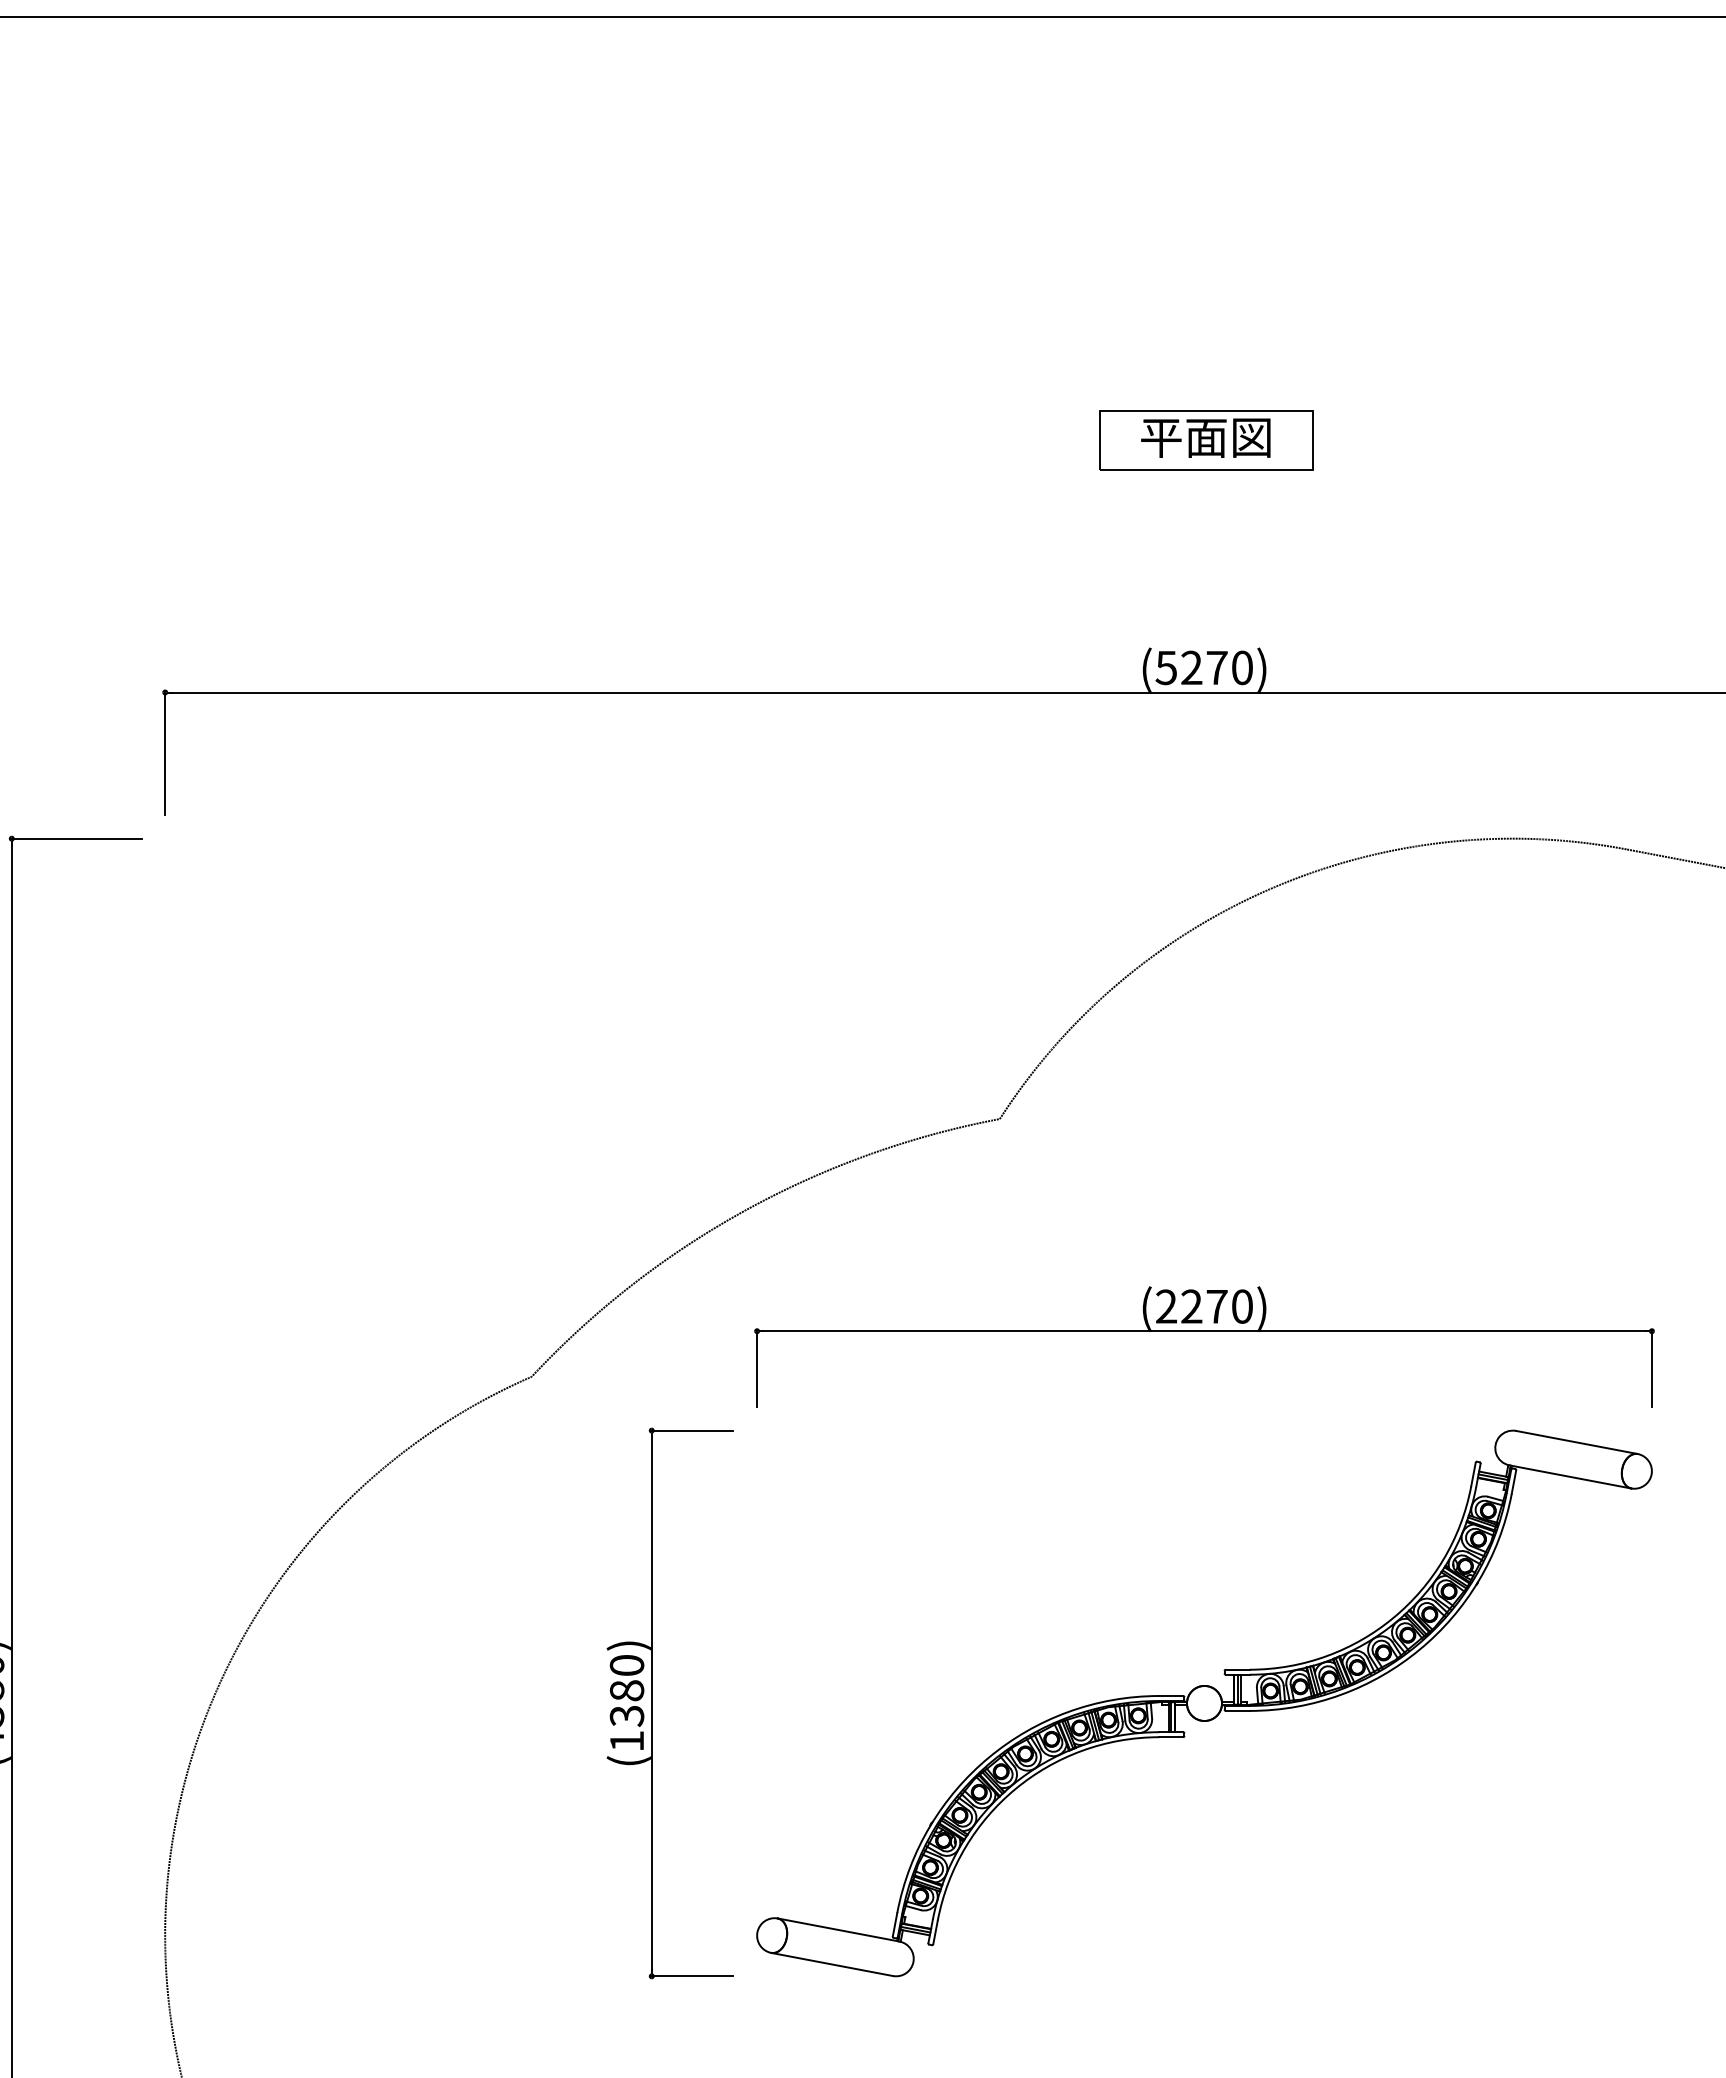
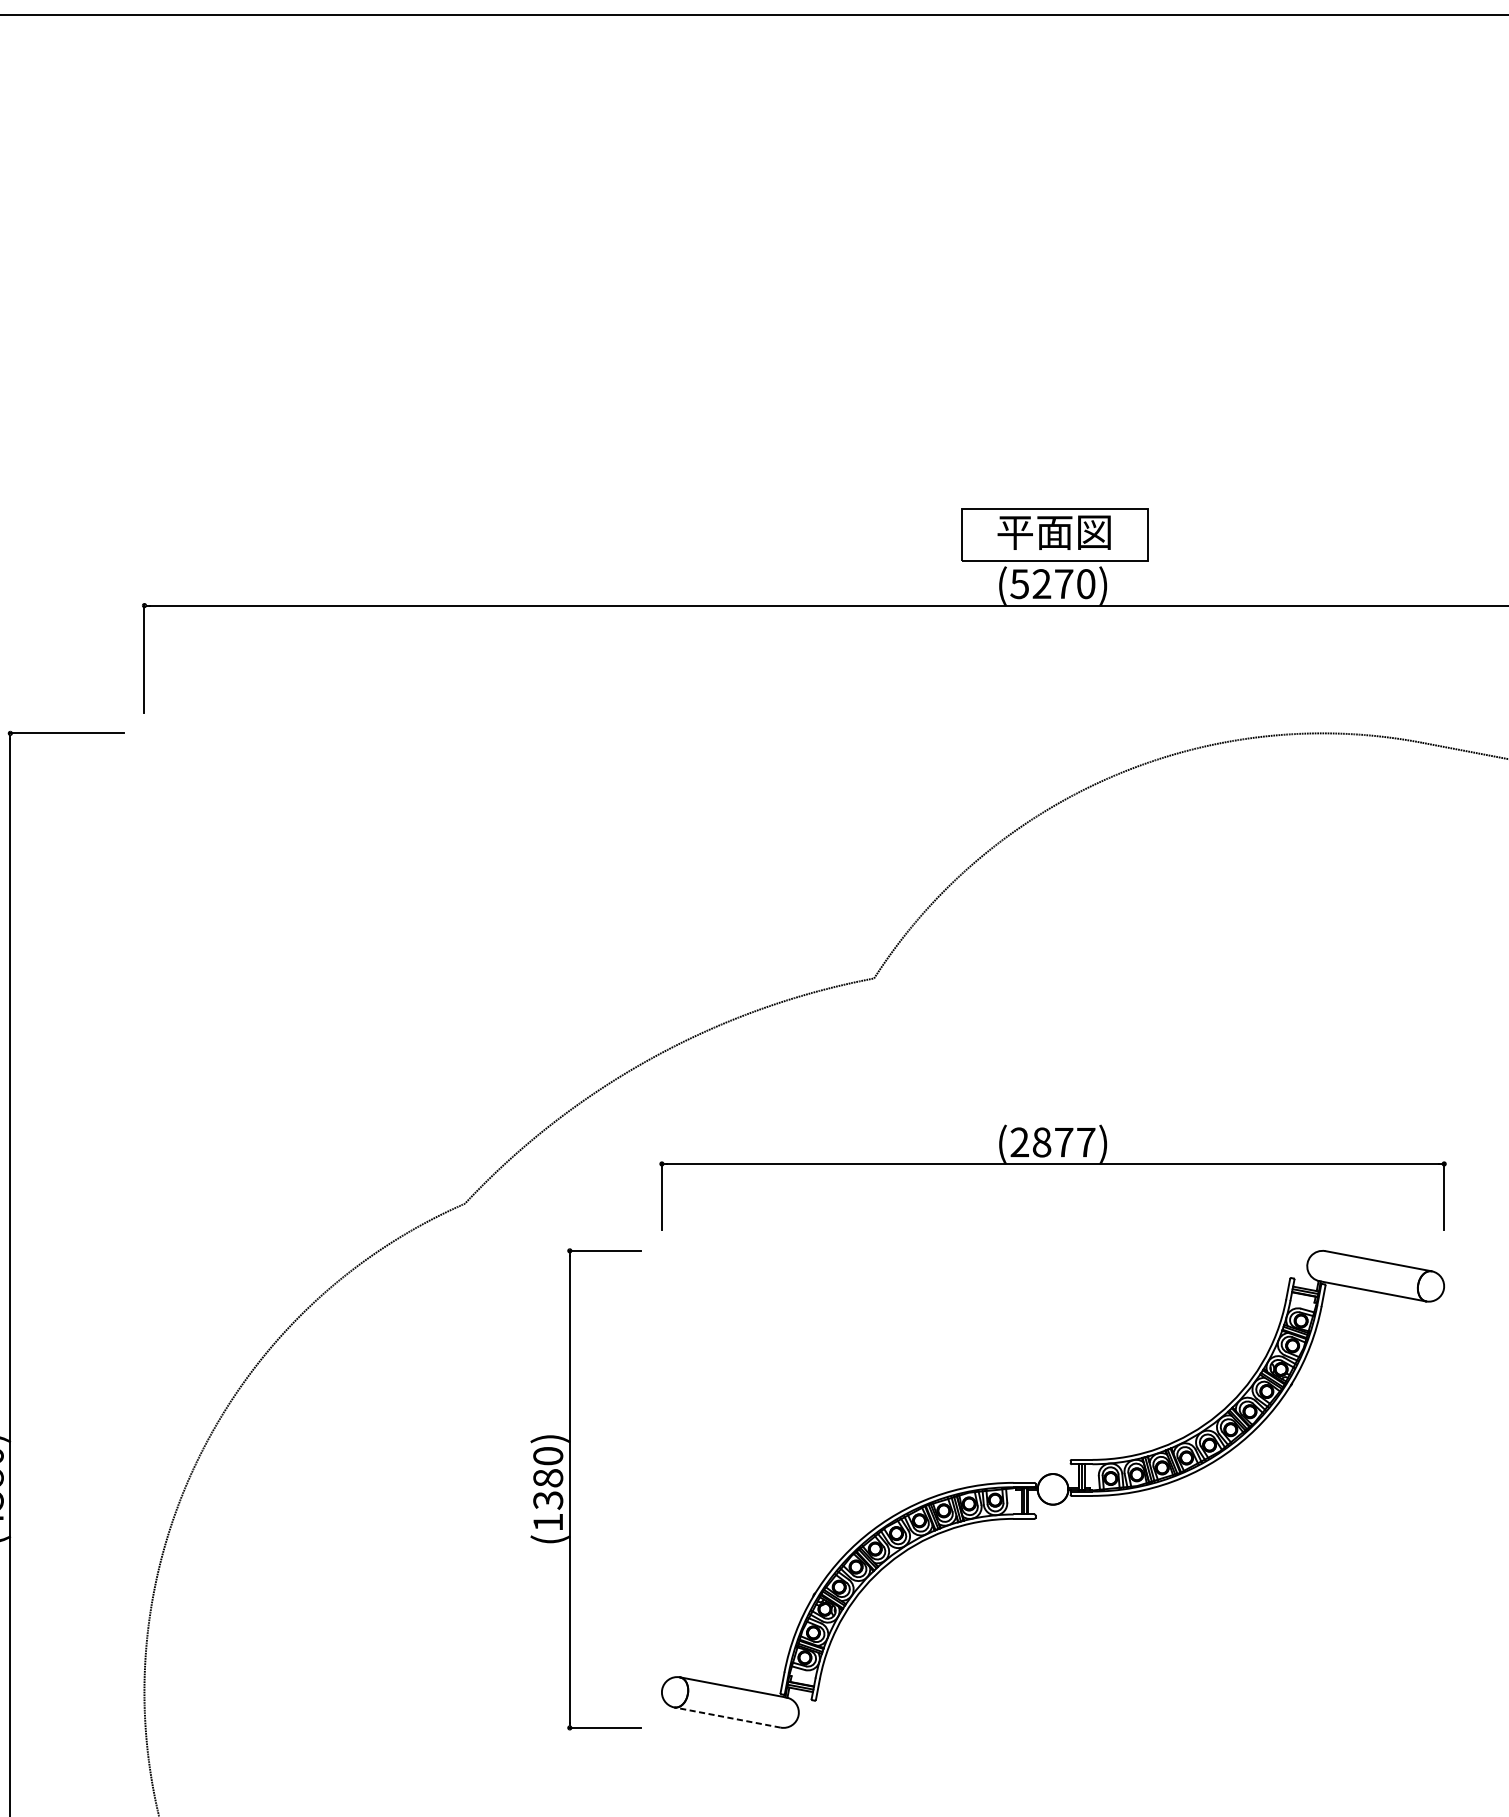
part: (1206, 440) -> (1054, 534), moved
text: (1216, 1306) -> (1063, 1142), (2270) -> (2877)
line: (832, 1964) -> (727, 1717), solid -> dashed

